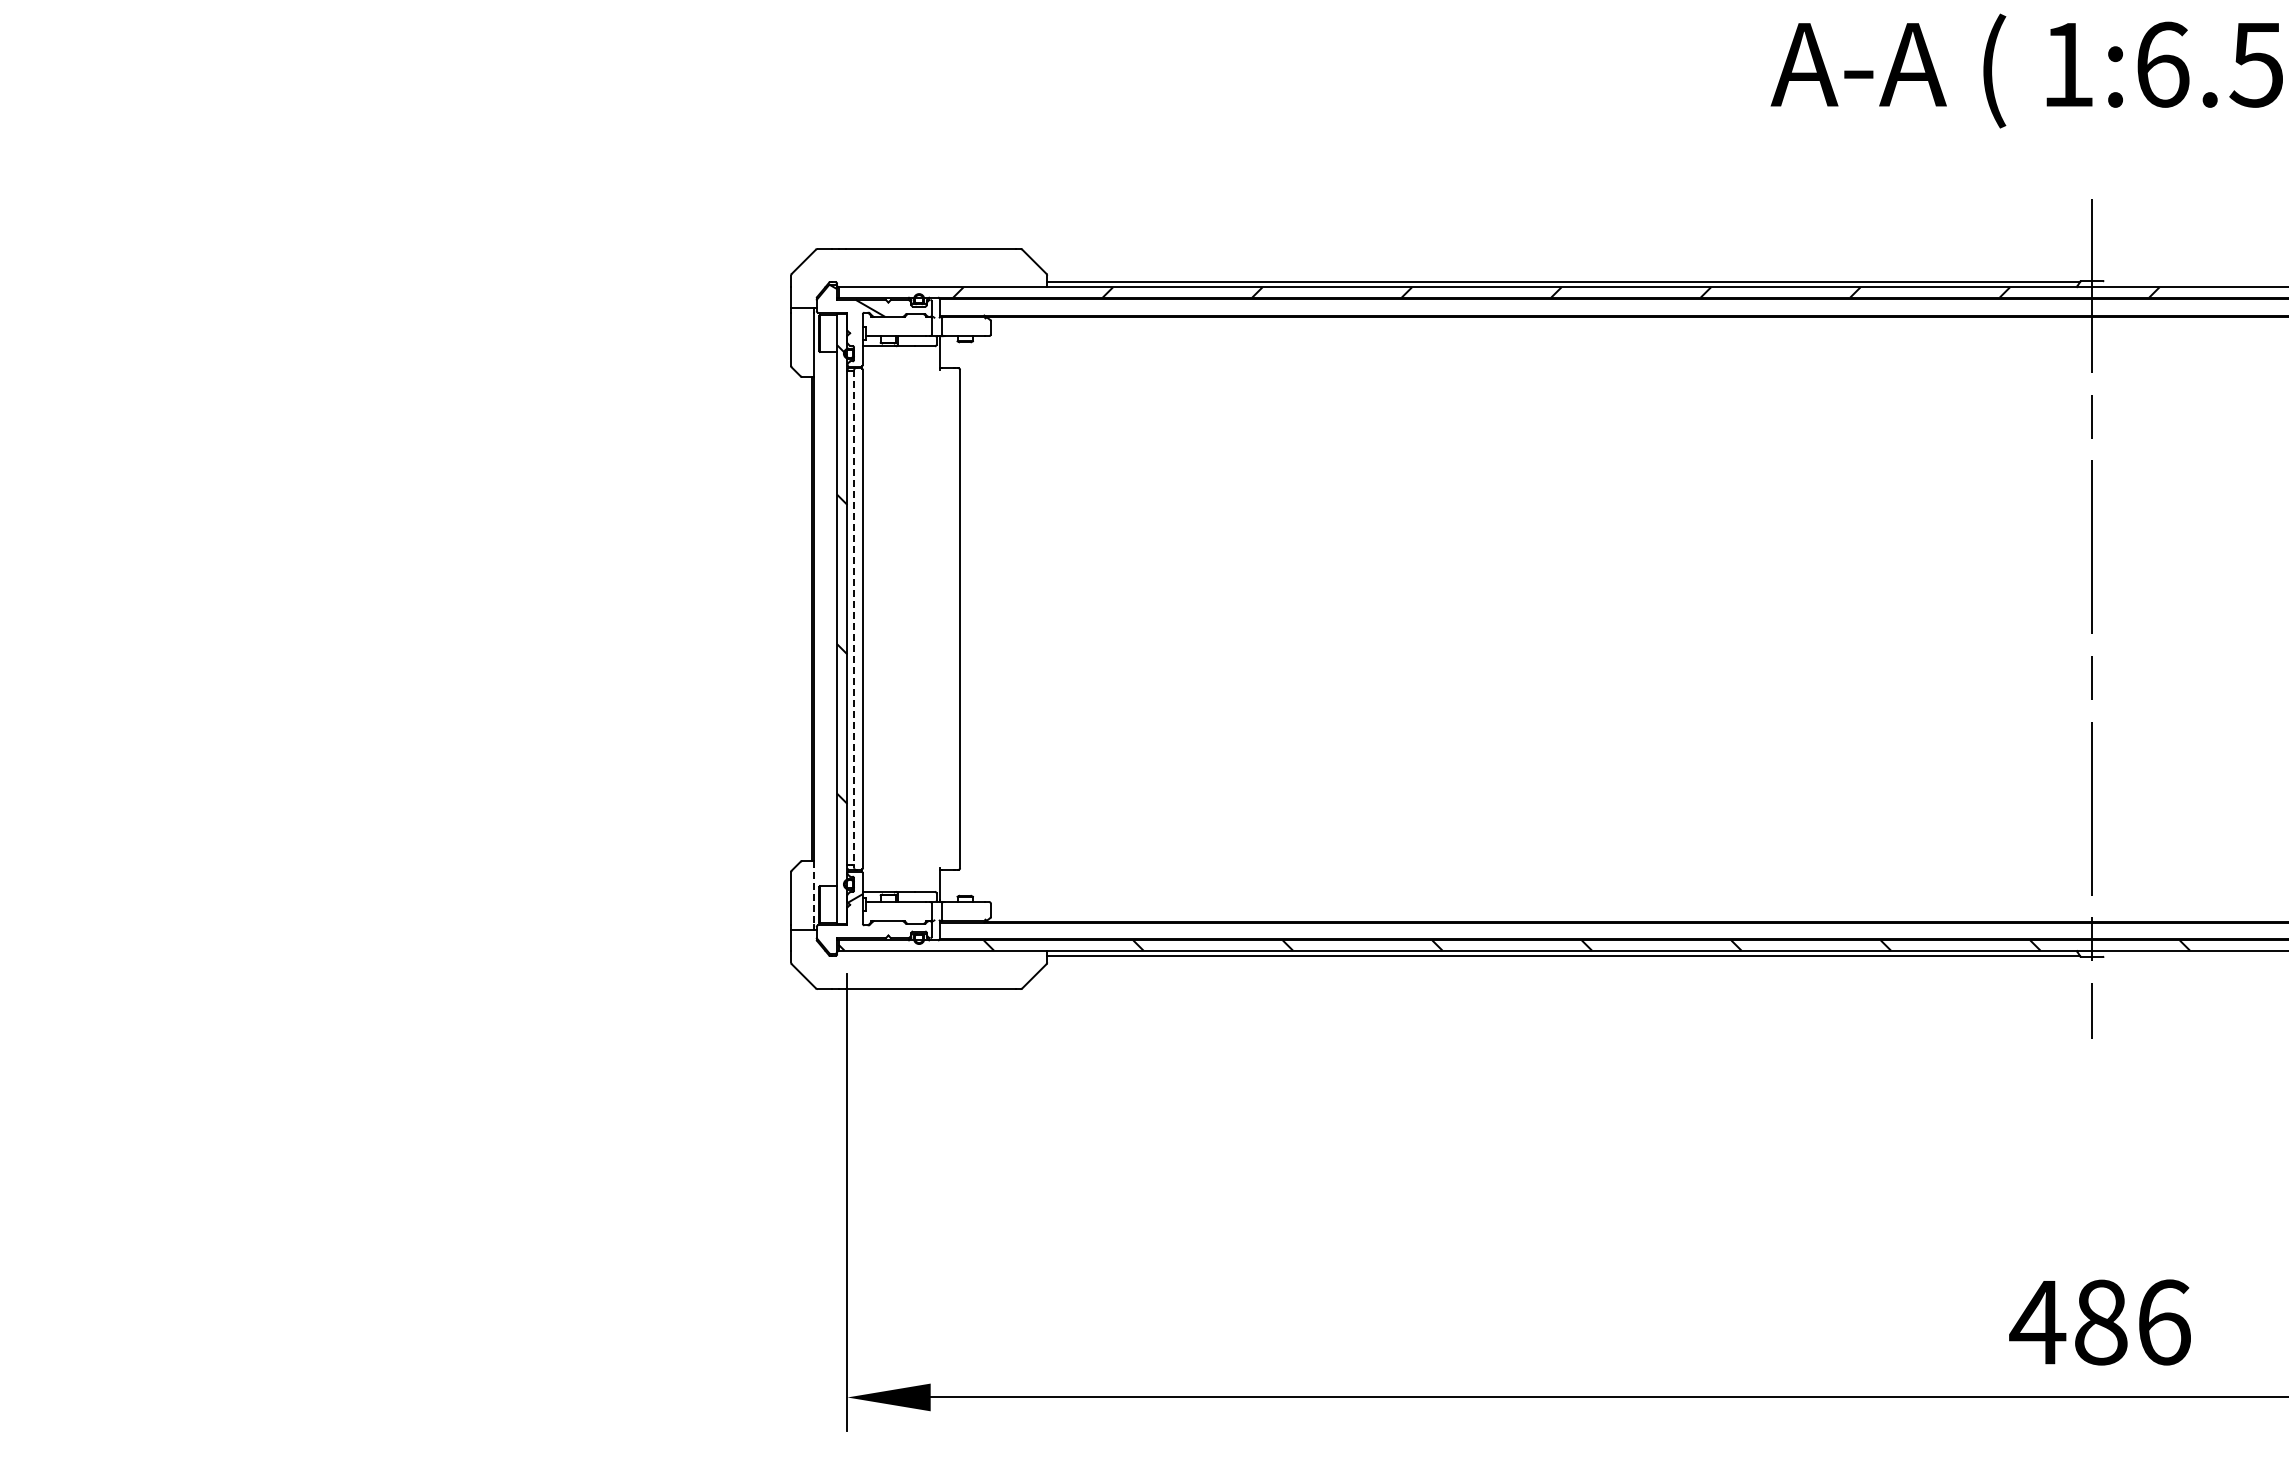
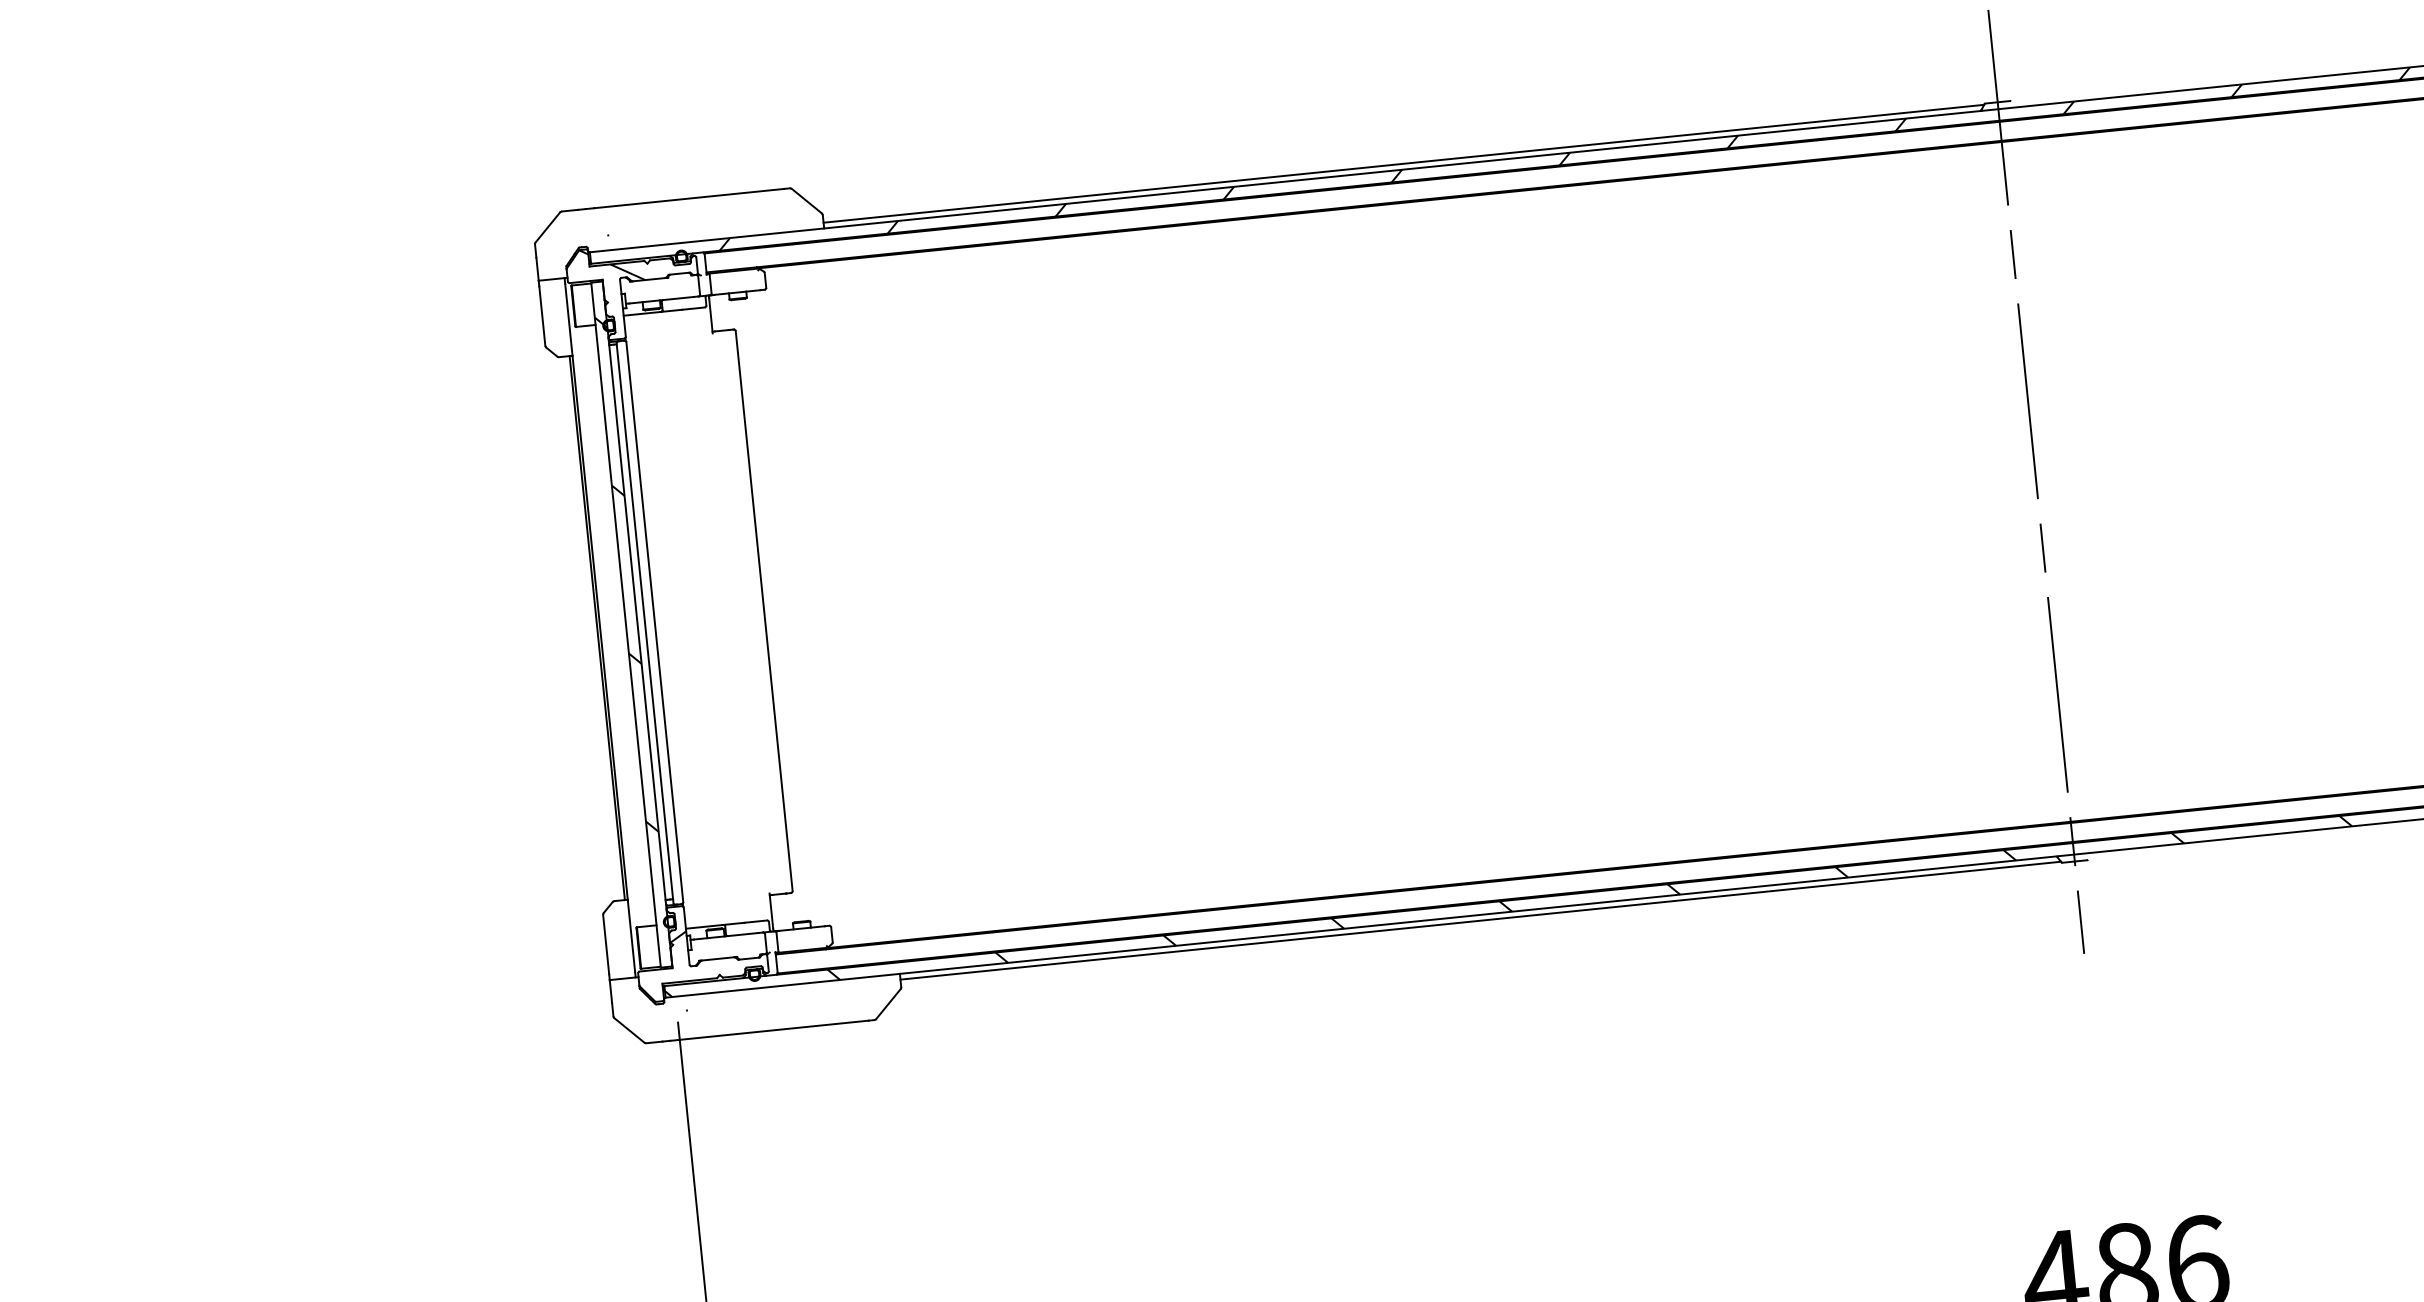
line: (854, 619) -> (645, 623), dashed -> solid
line: (814, 893) -> (631, 936), dashed -> solid

